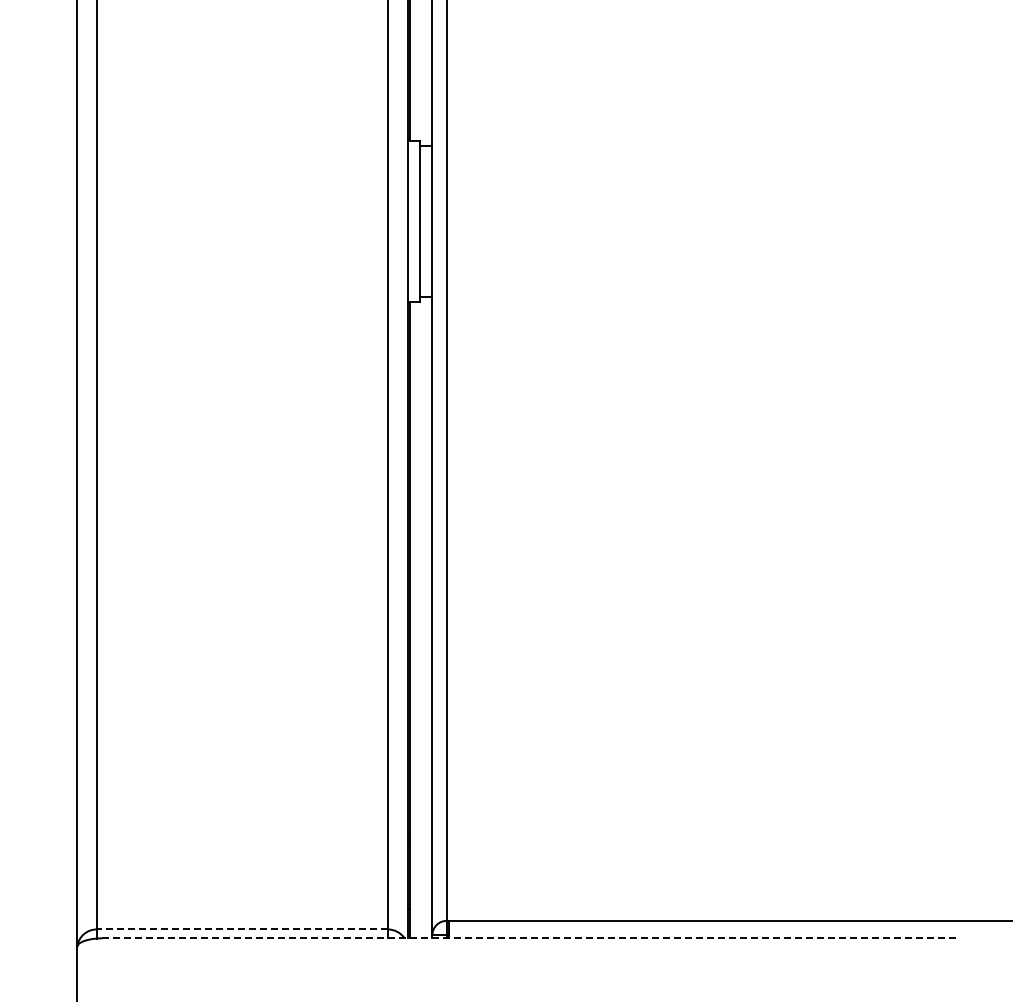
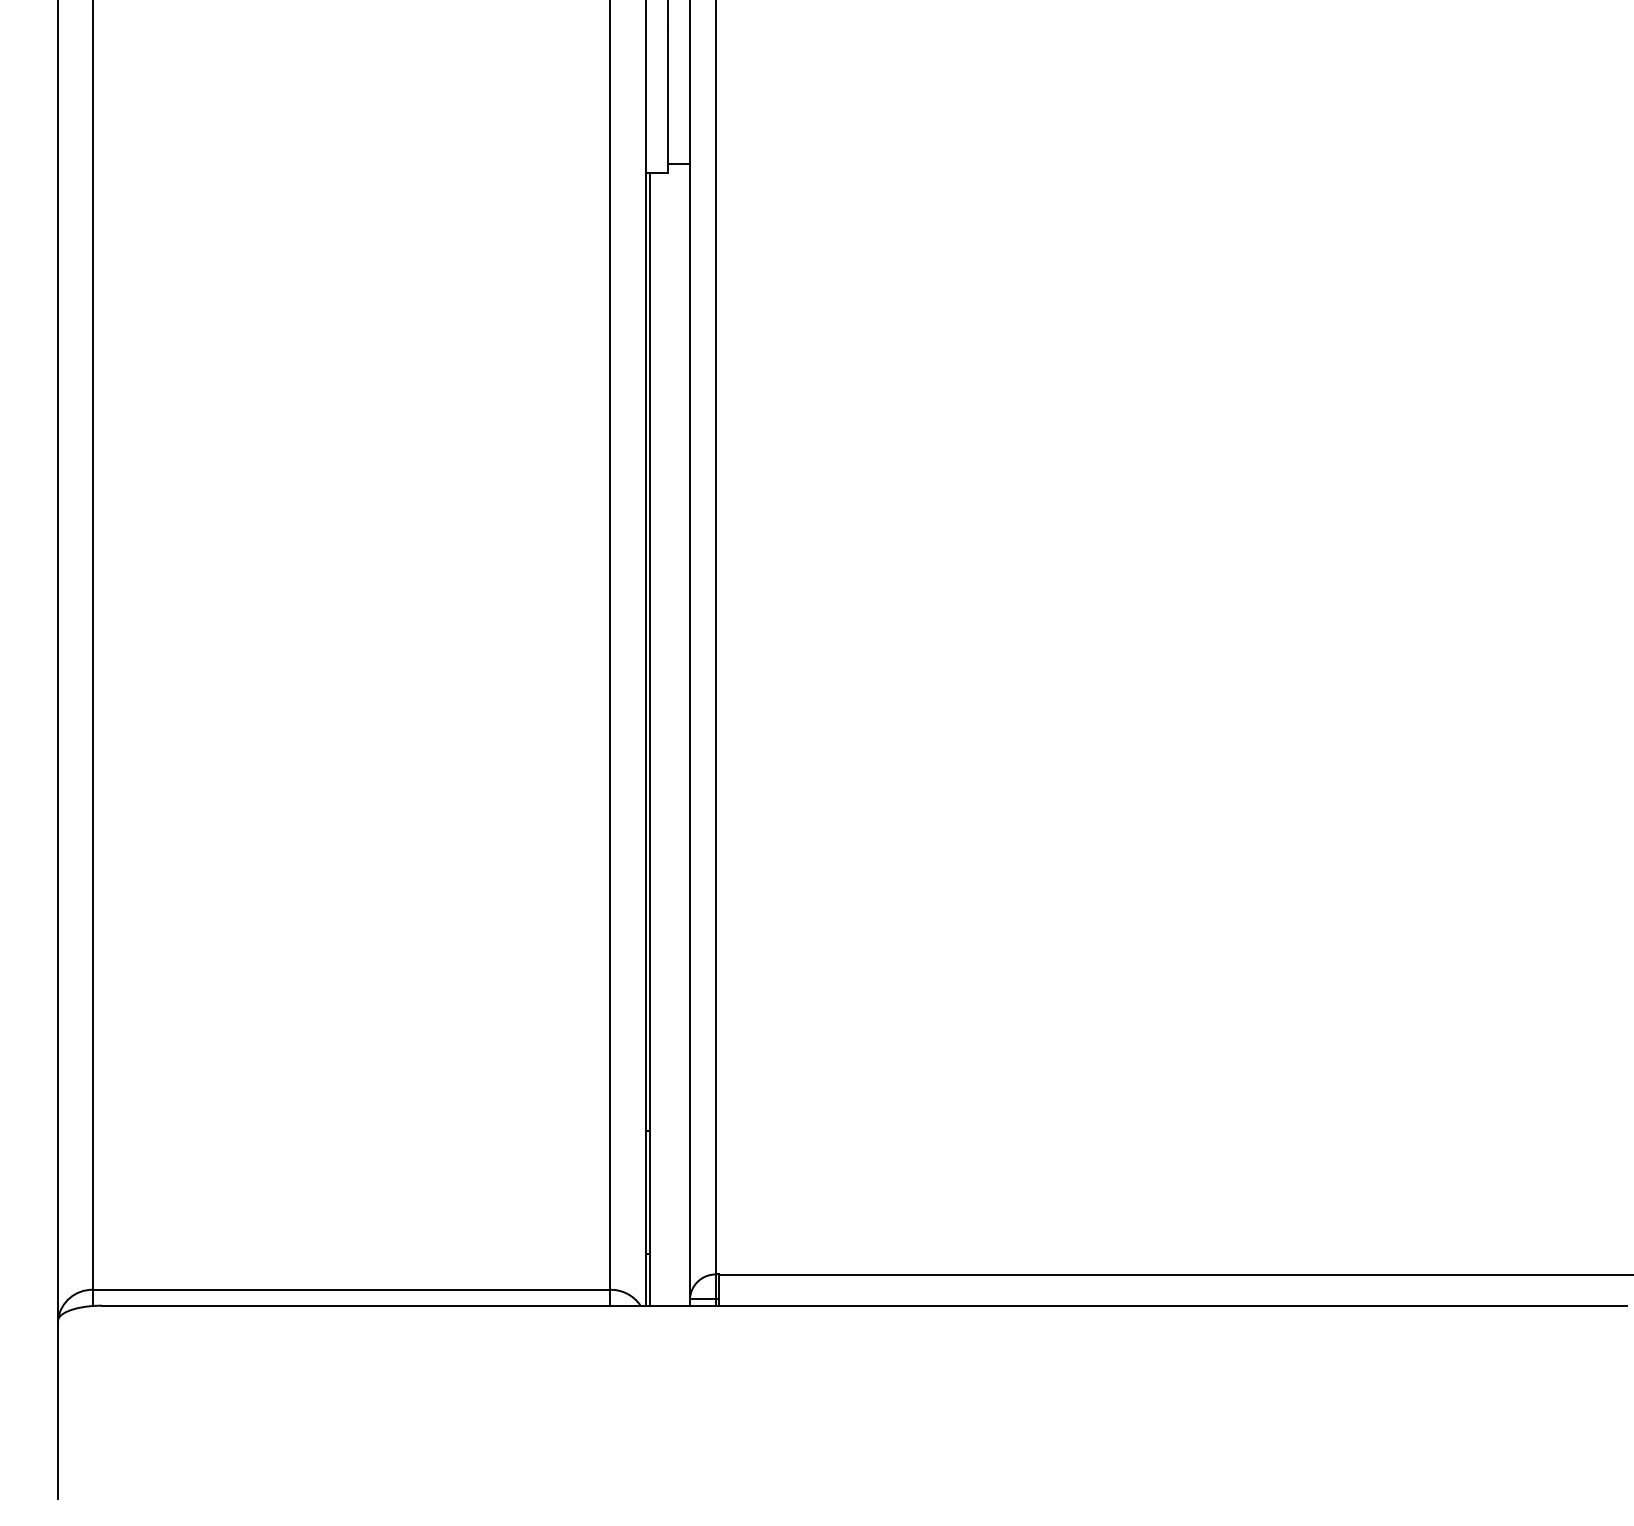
line: (241, 929) -> (350, 1289), dashed -> solid
line: (530, 938) -> (864, 1305), dashed -> solid

